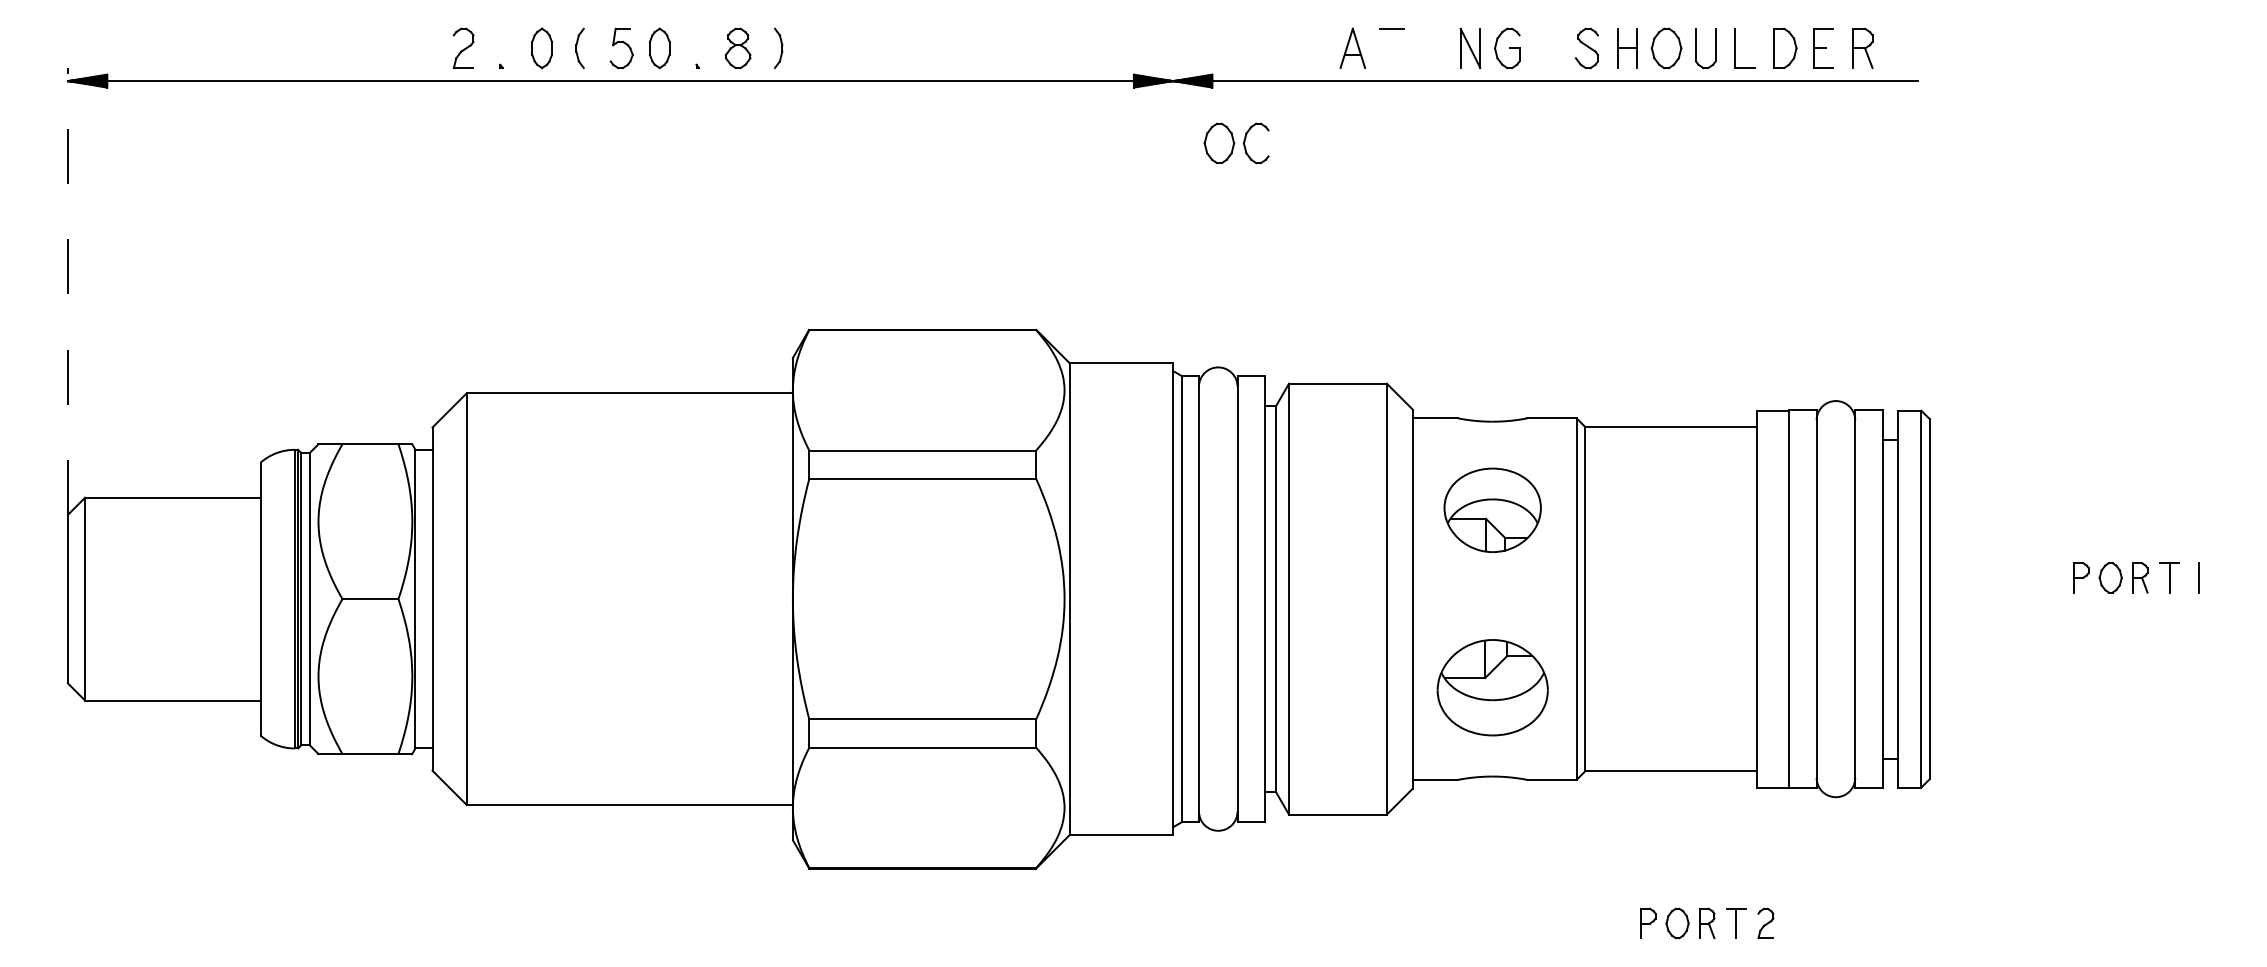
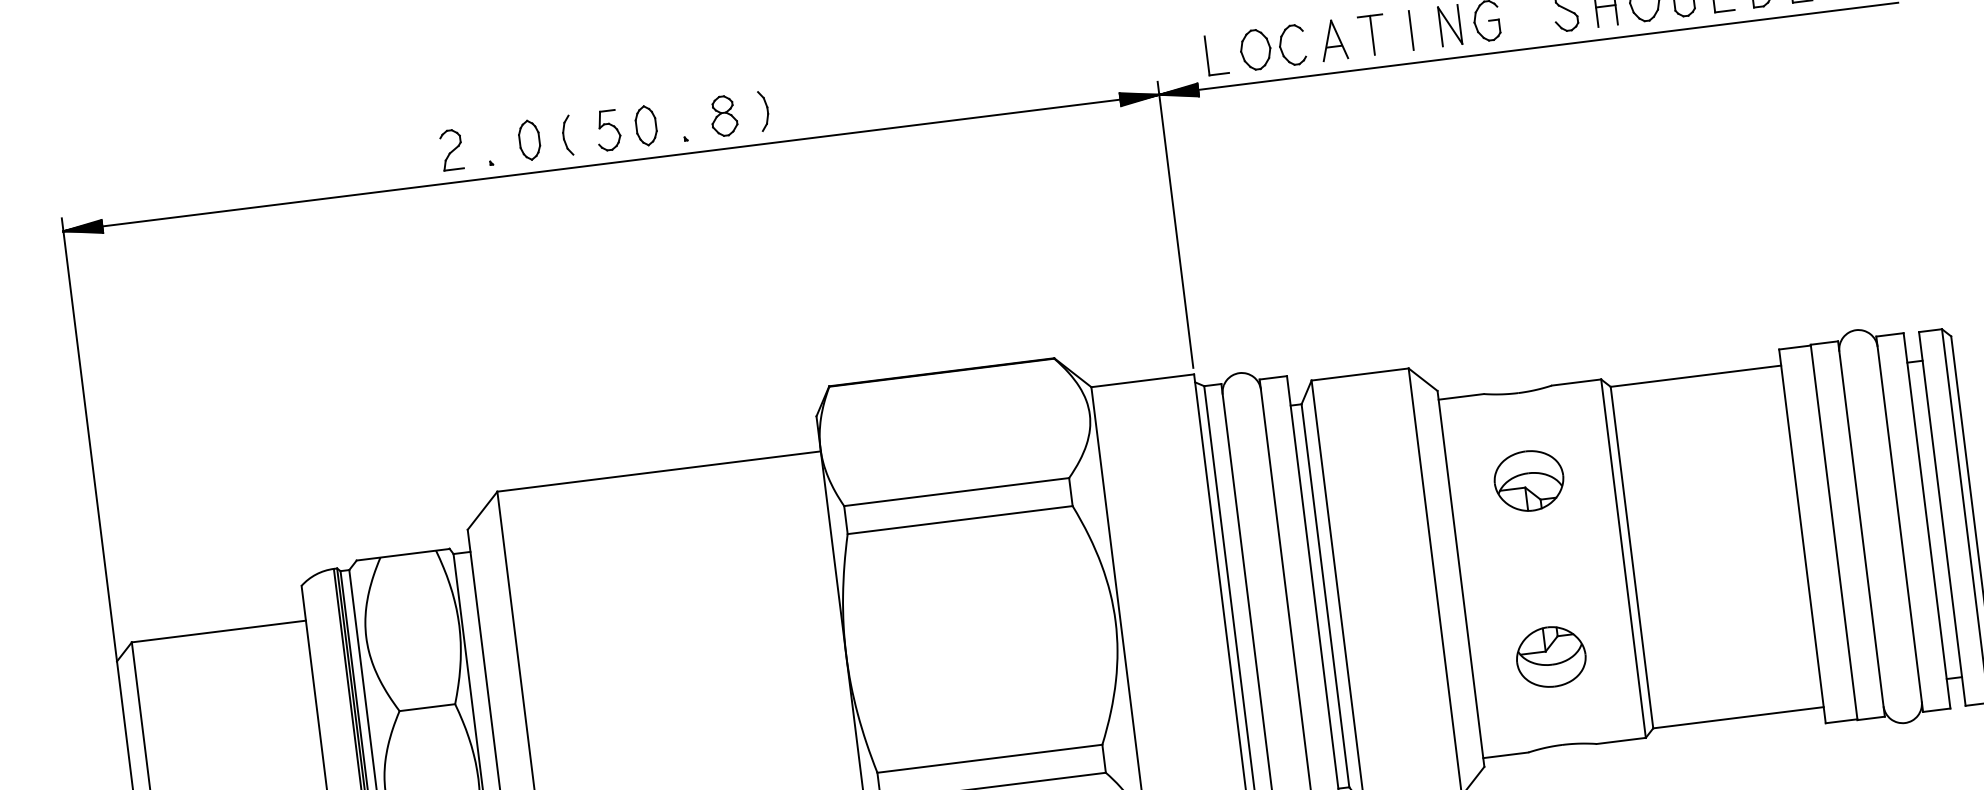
part: (1225, 48) -> (1207, 56), added
line: (1392, 48) -> (1372, 35), added
line: (1431, 48) -> (1411, 30), added
part: (1236, 143) -> (1272, 47), moved
line: (1173, 212) -> (1175, 225), added
line: (68, 290) -> (89, 438), dashed -> solid
part: (1492, 510) -> (1529, 481), size x0.71
part: (1492, 687) -> (1550, 656), size x0.62

